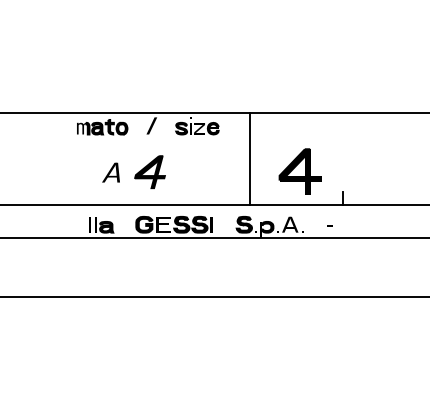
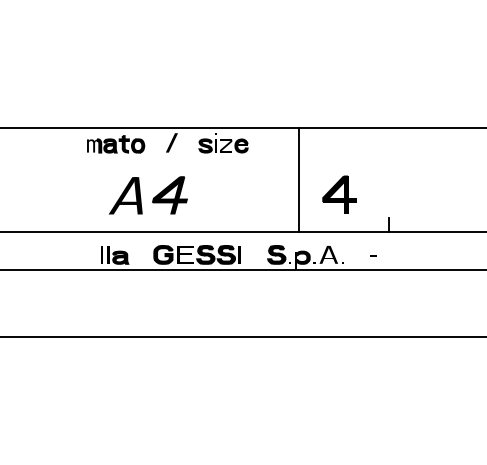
line: (249, 158) -> (298, 179), moved
part: (299, 171) -> (339, 194), size x0.71
part: (110, 172) -> (125, 195), size x1.67

